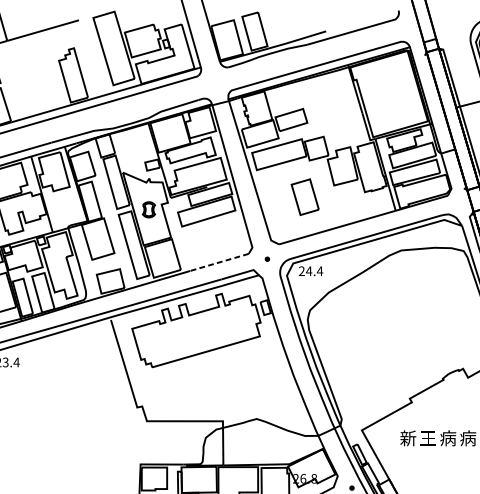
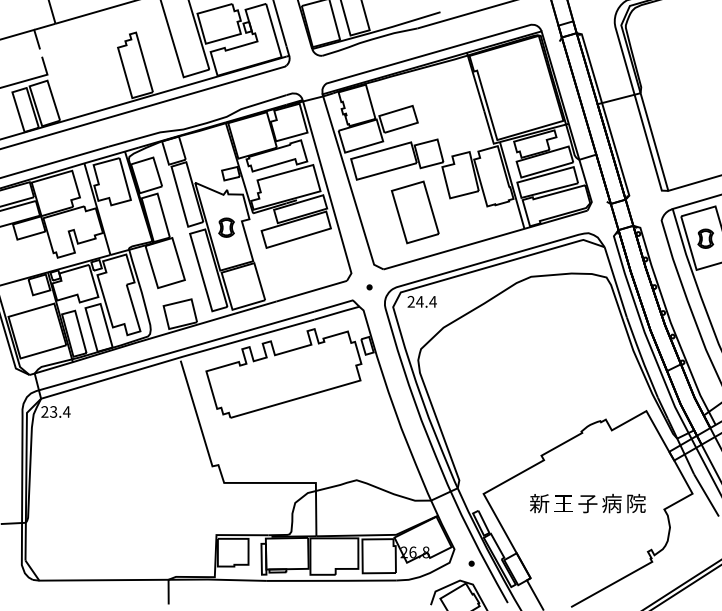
part: (304, 197) -> (414, 212), size x1.43
line: (219, 262) -> (311, 291), dashed -> solid
text: (447, 438) -> (587, 503), 病 -> 子

